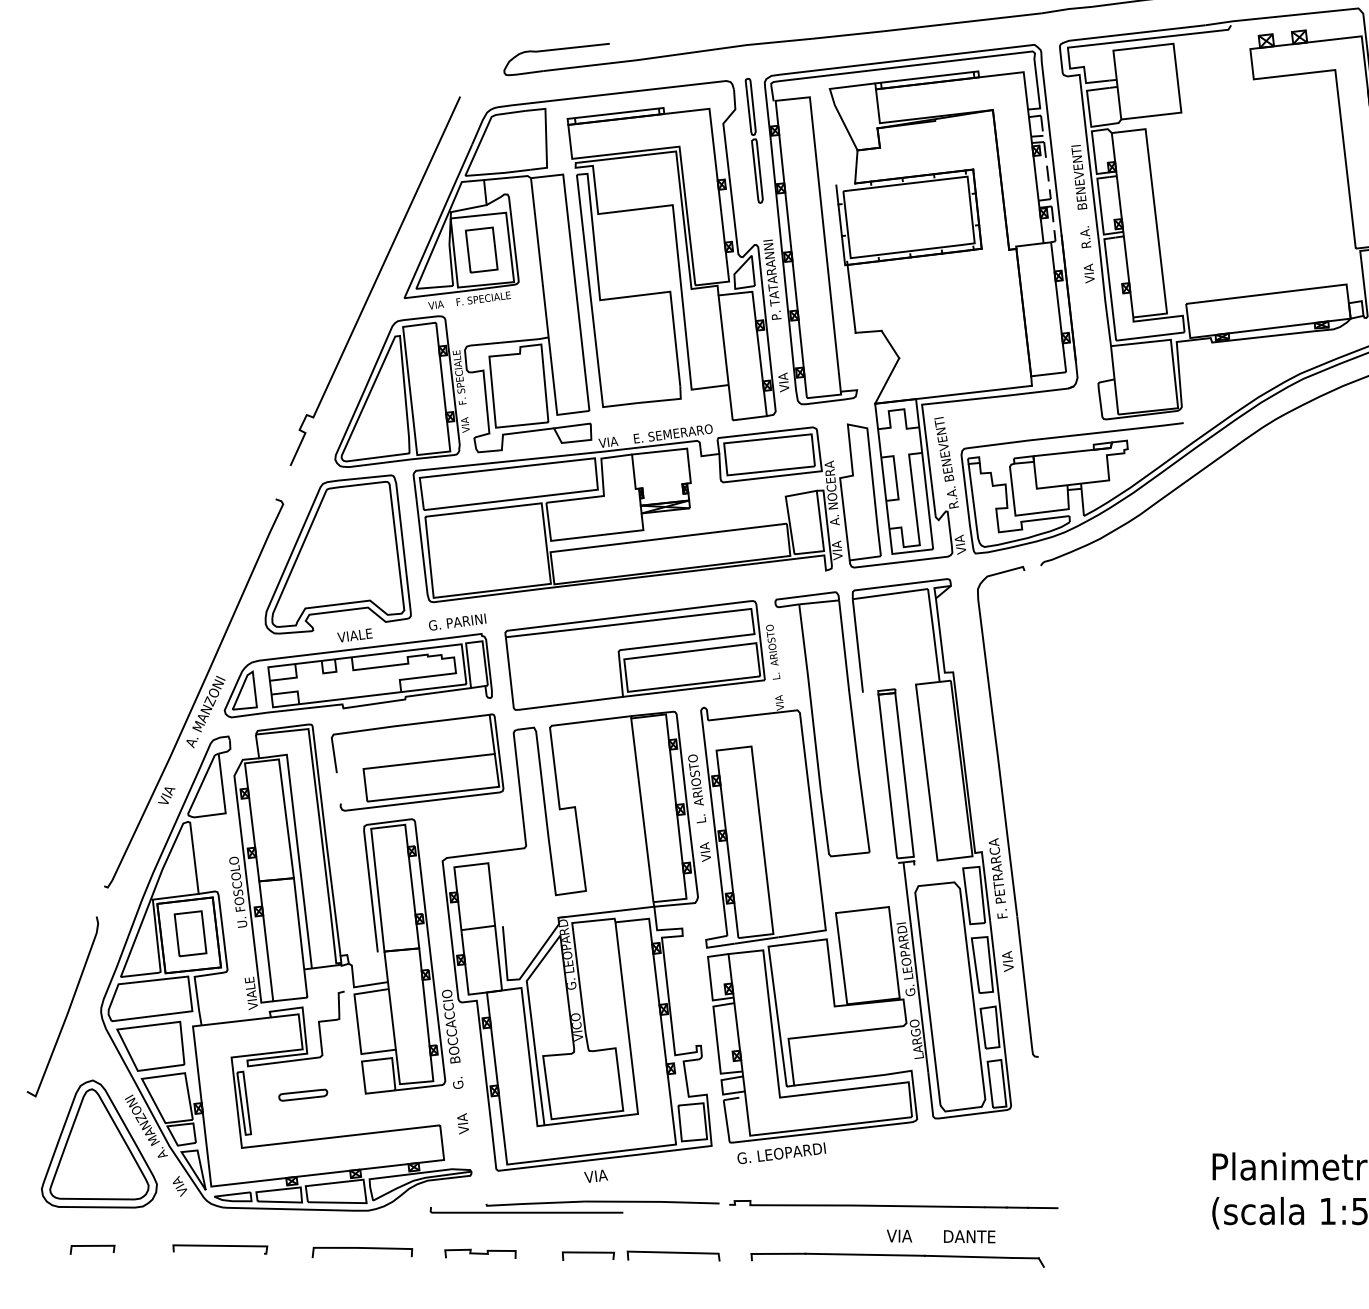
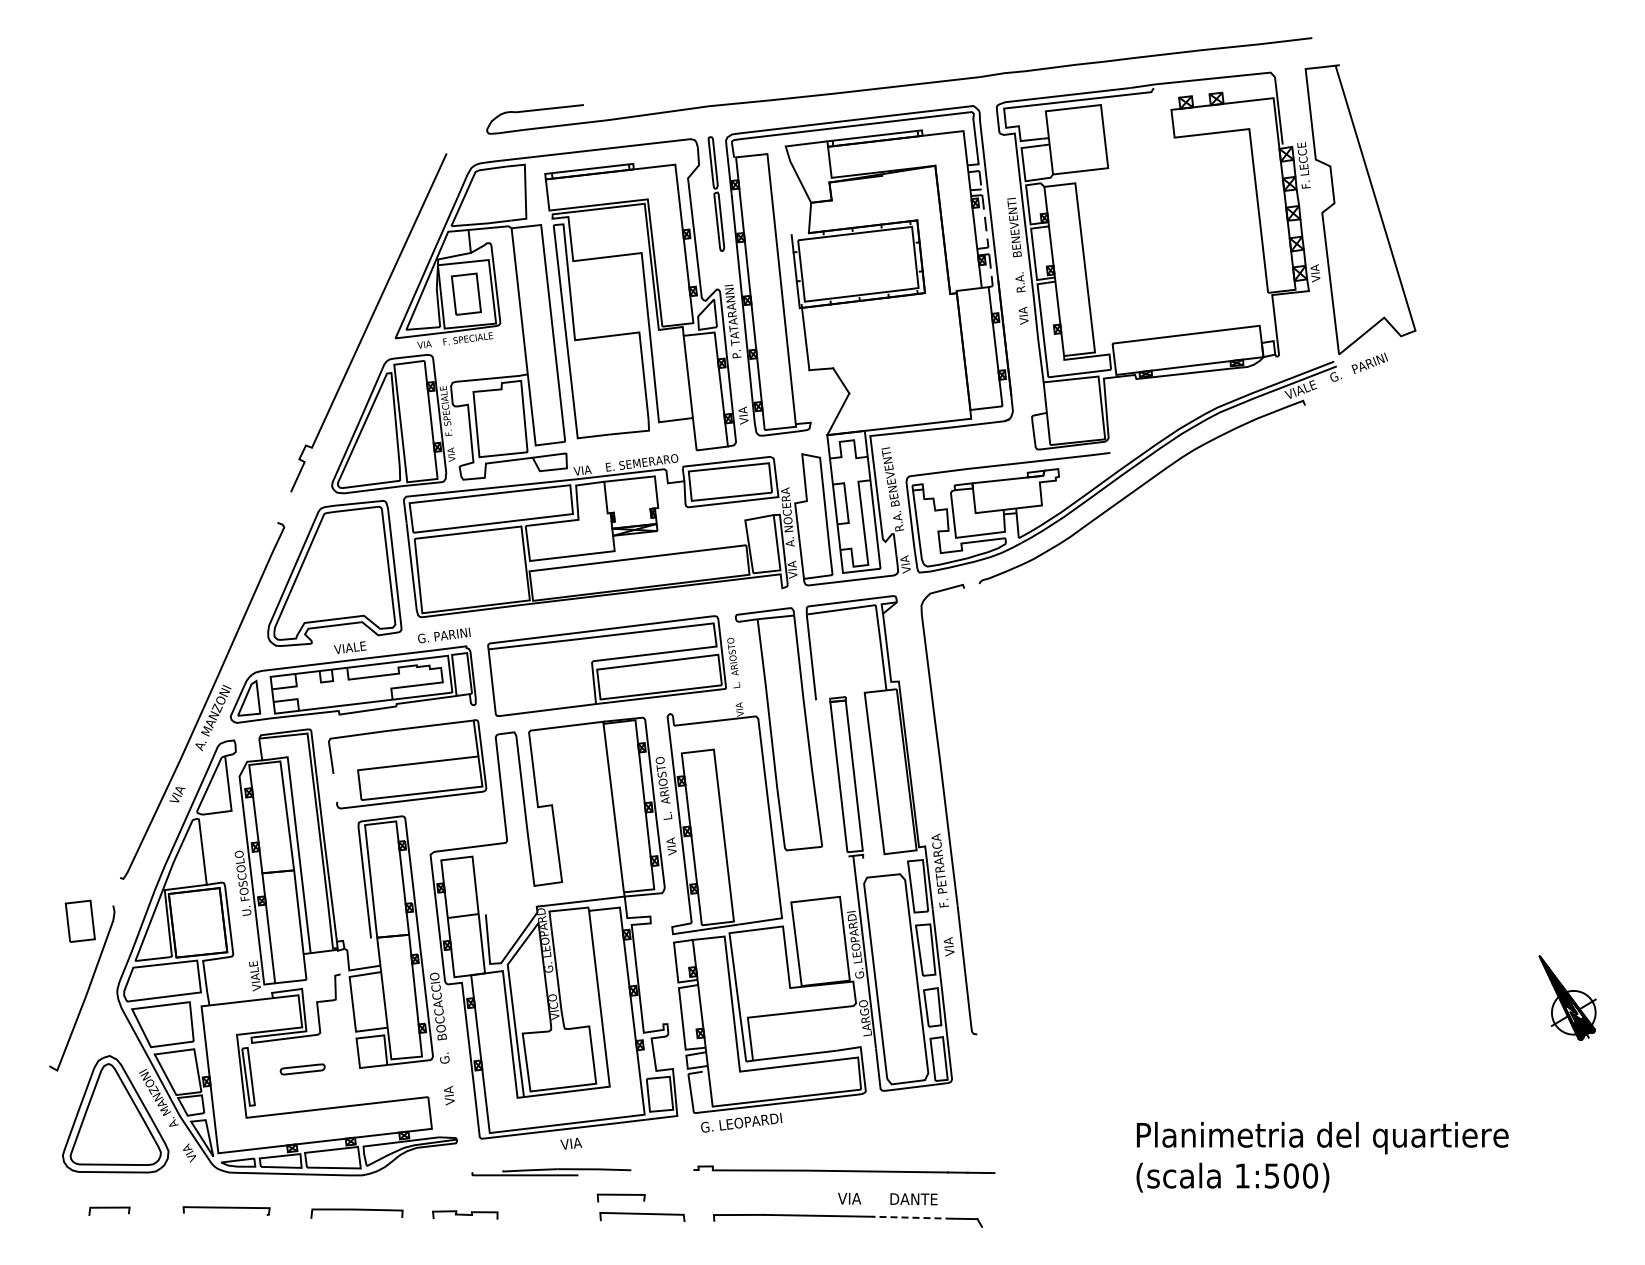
part: (189, 932) -> (79, 920), moved
part: (574, 1207) -> (551, 1172), size x0.6
line: (587, 1253) -> (620, 1195), moved
line: (968, 1256) -> (912, 1217), solid -> dashed

